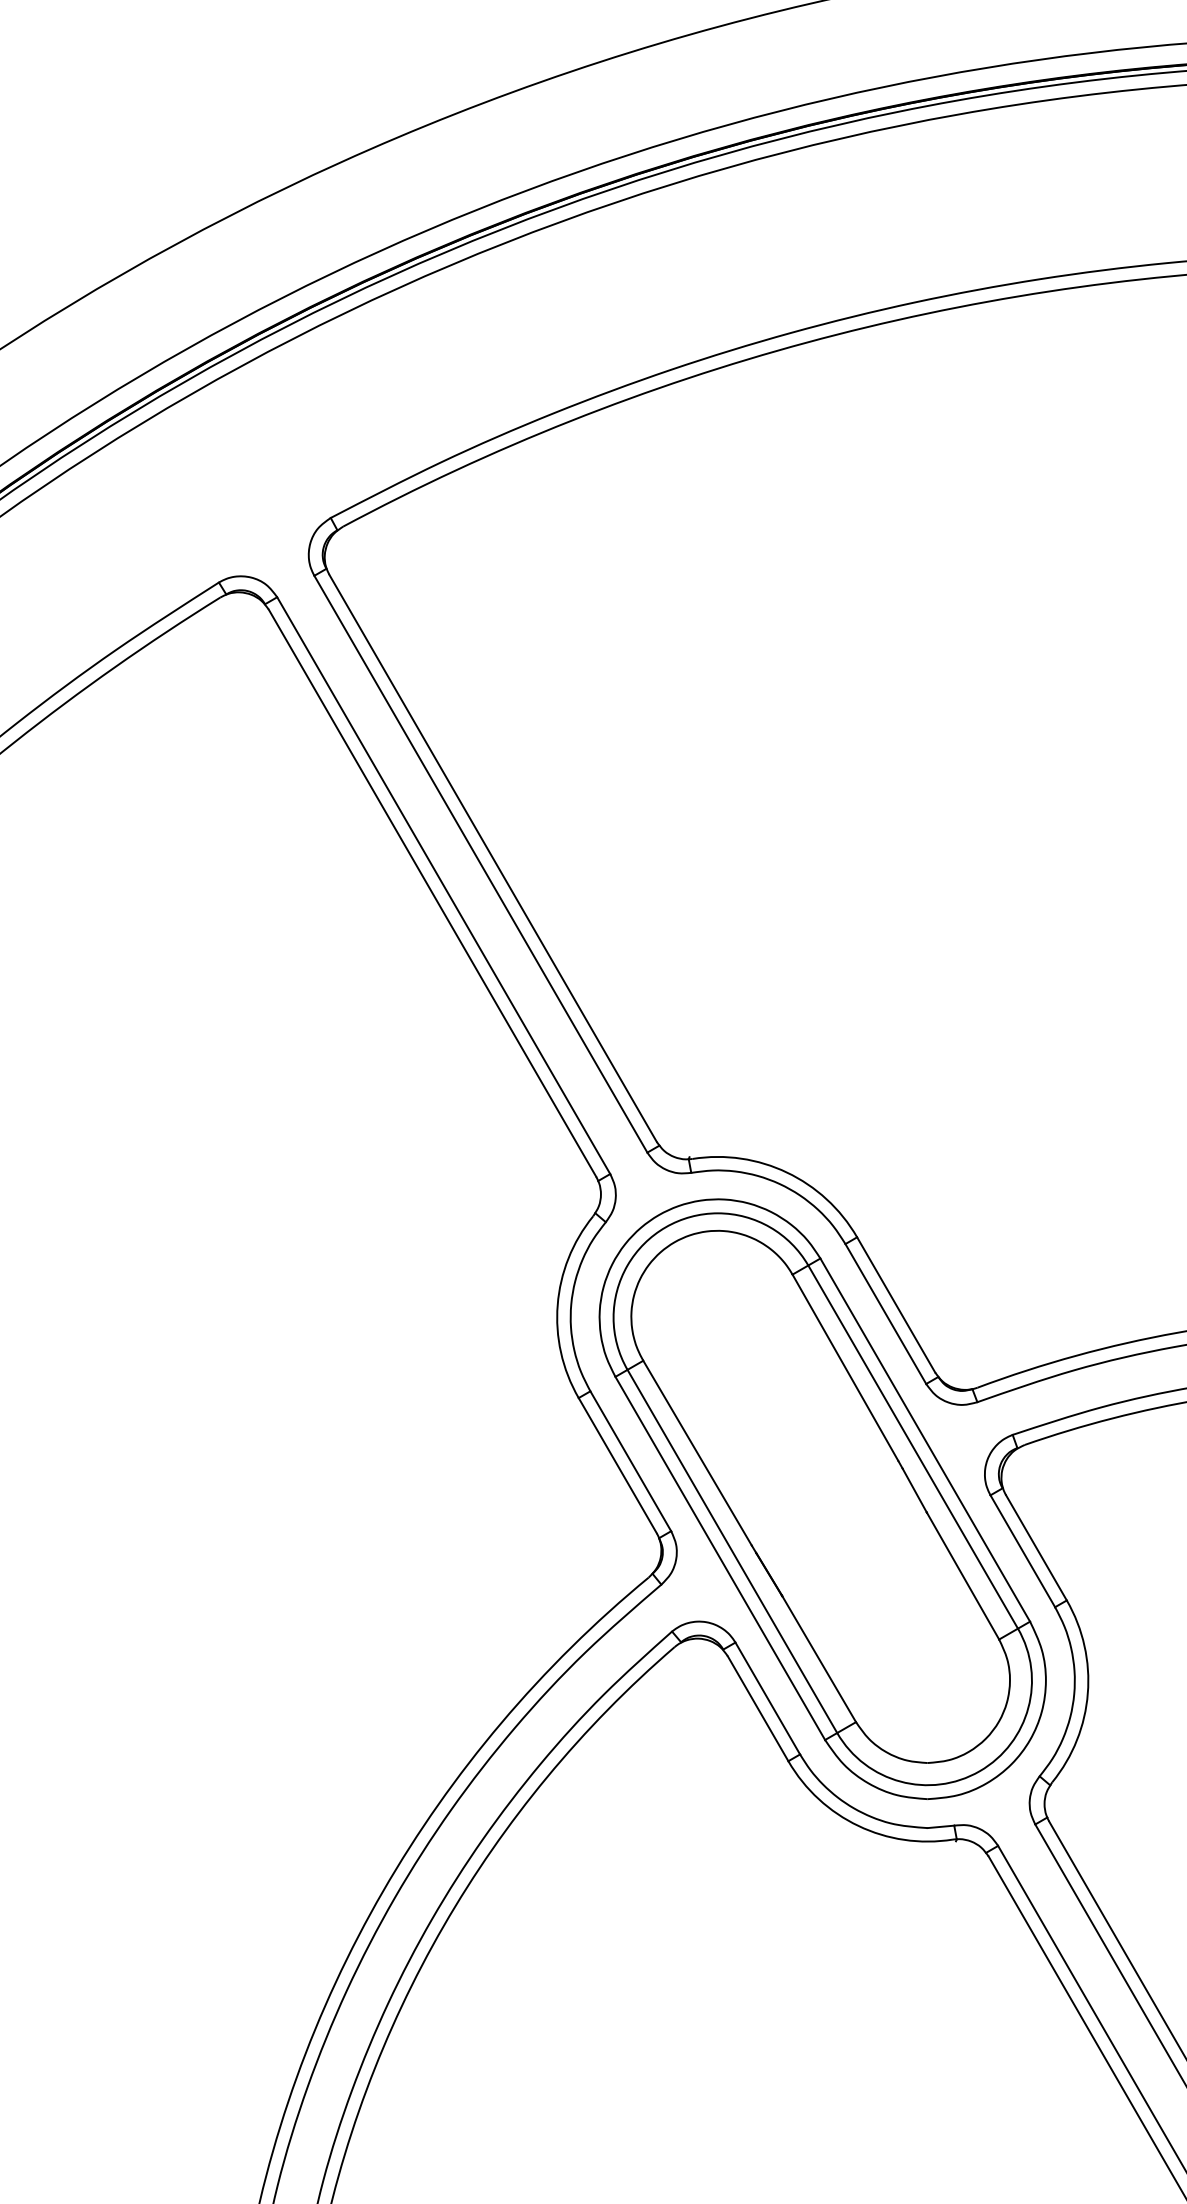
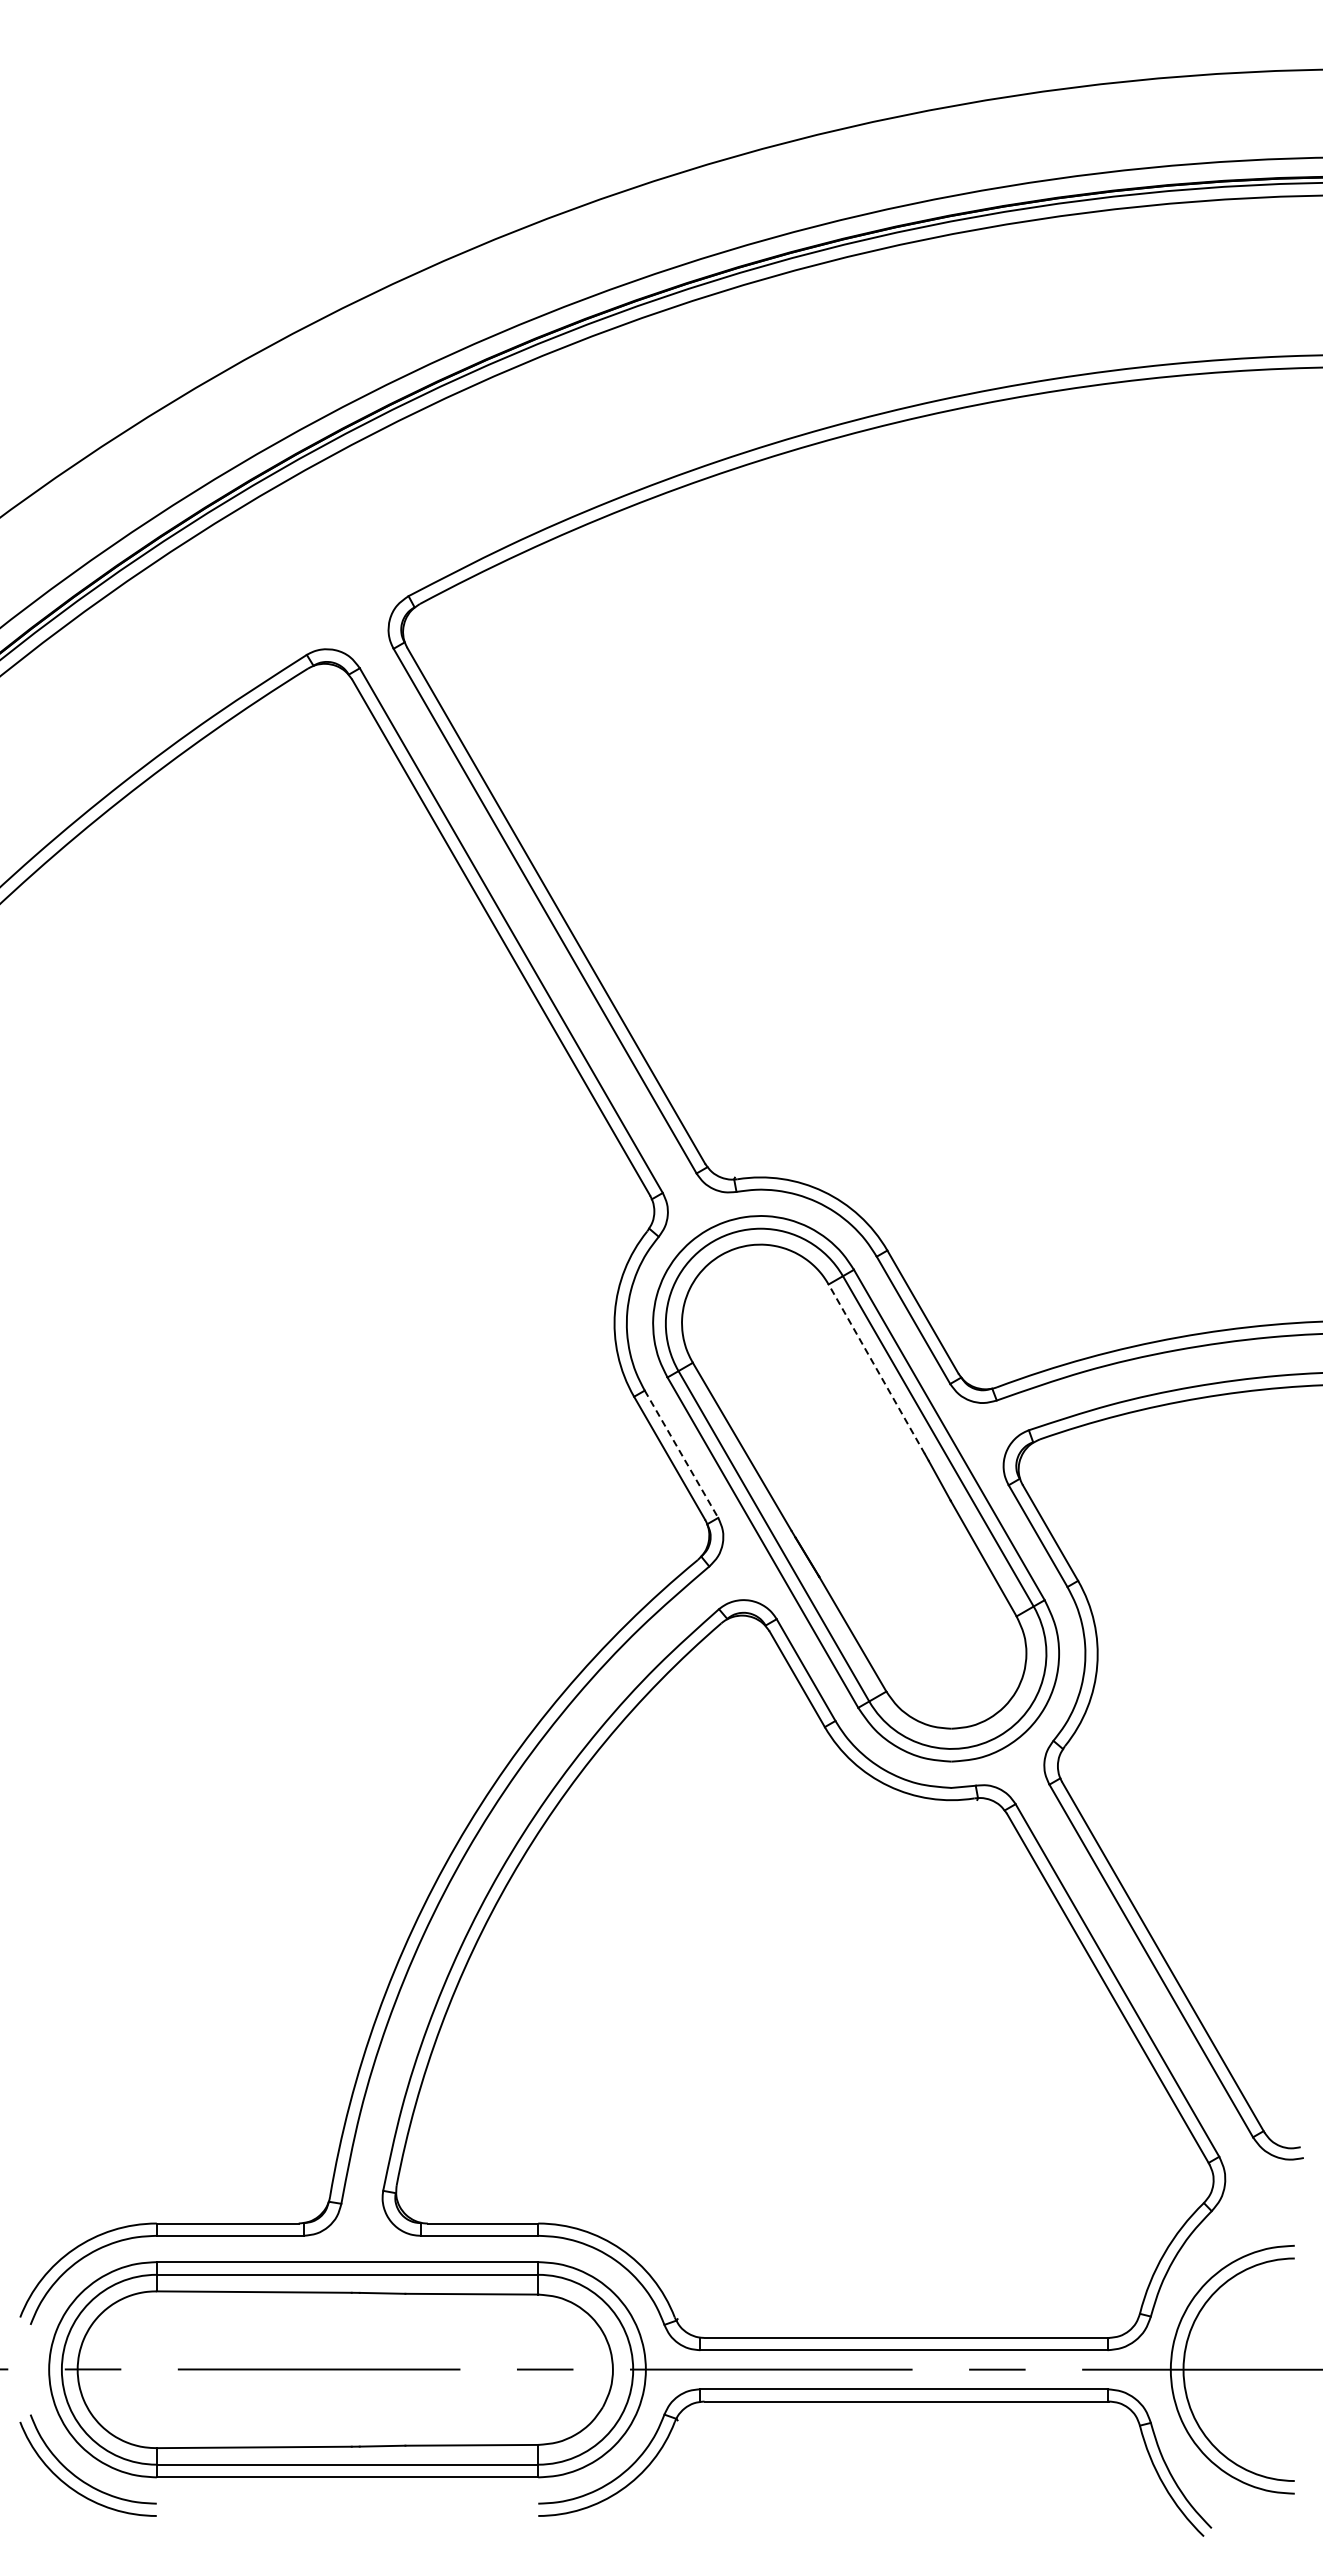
line: (845, 1366) -> (876, 1368), solid -> dashed
line: (630, 1461) -> (681, 1454), solid -> dashed

